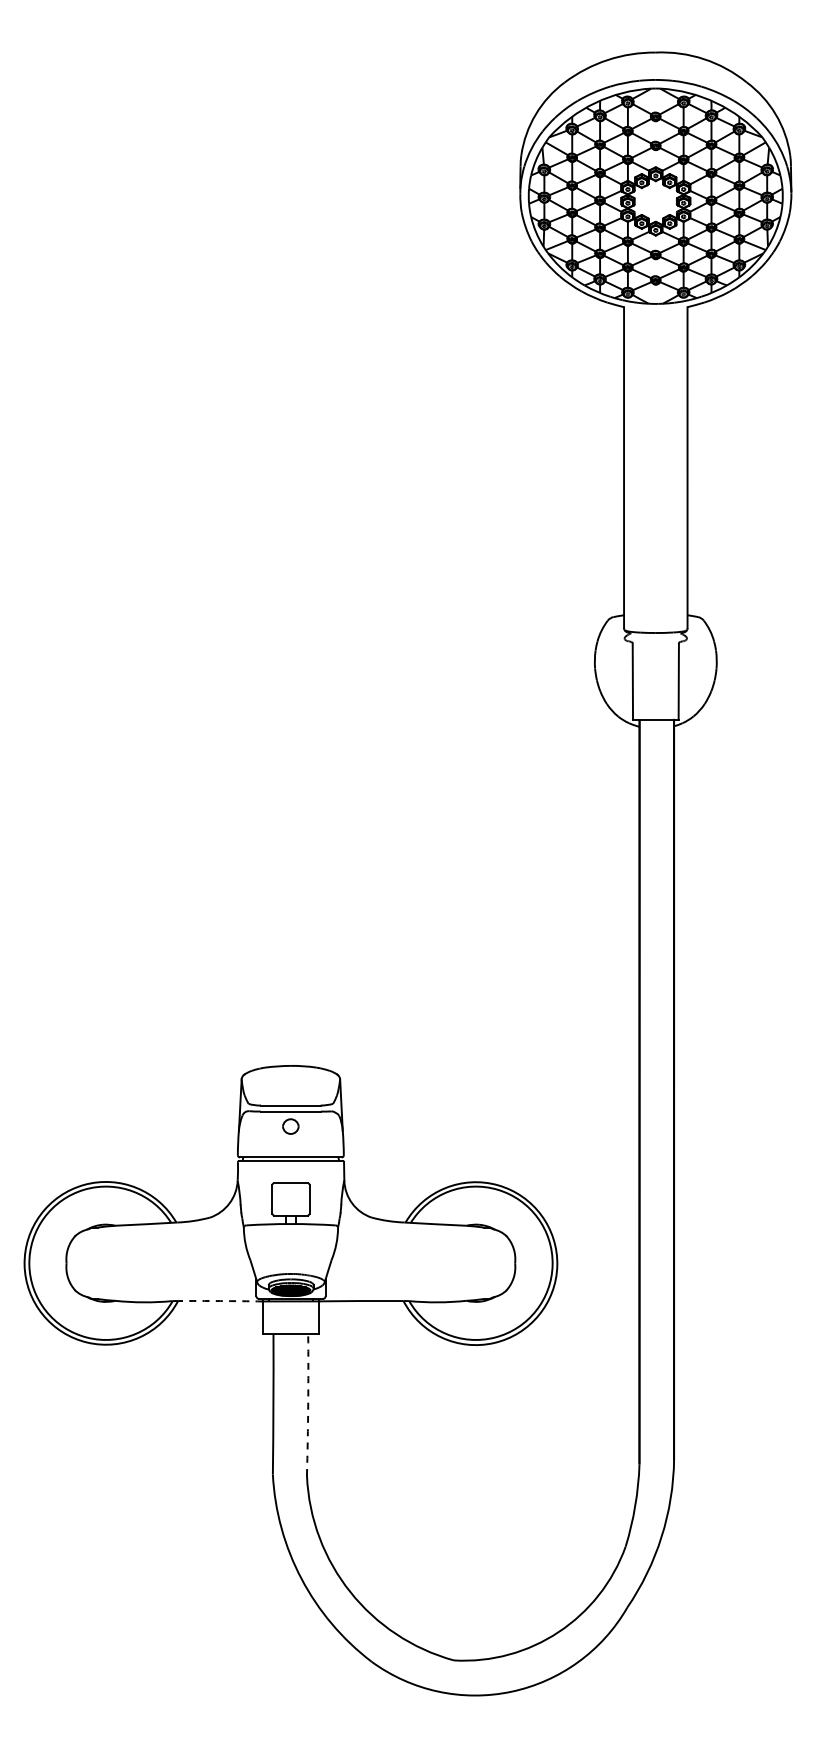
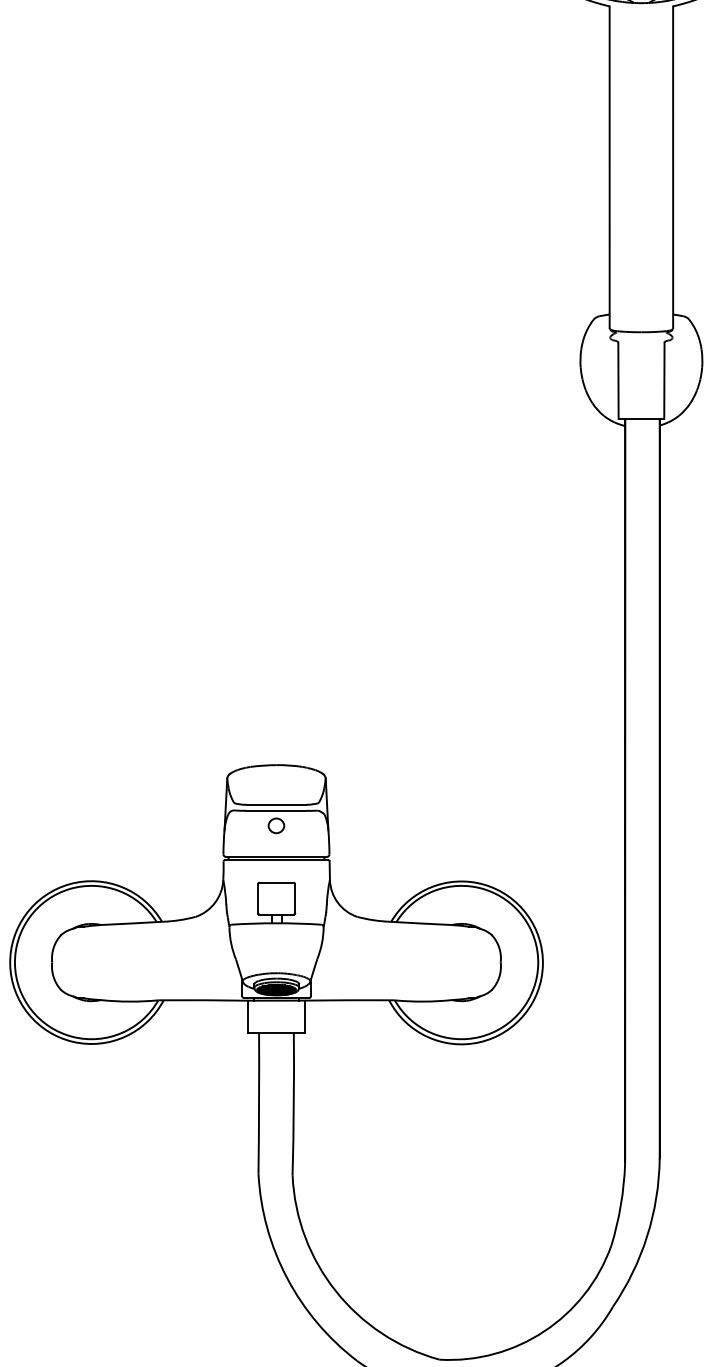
arc: (220, 1301) -> (206, 1000), dashed -> solid
arc: (308, 1404) -> (294, 1103), dashed -> solid

